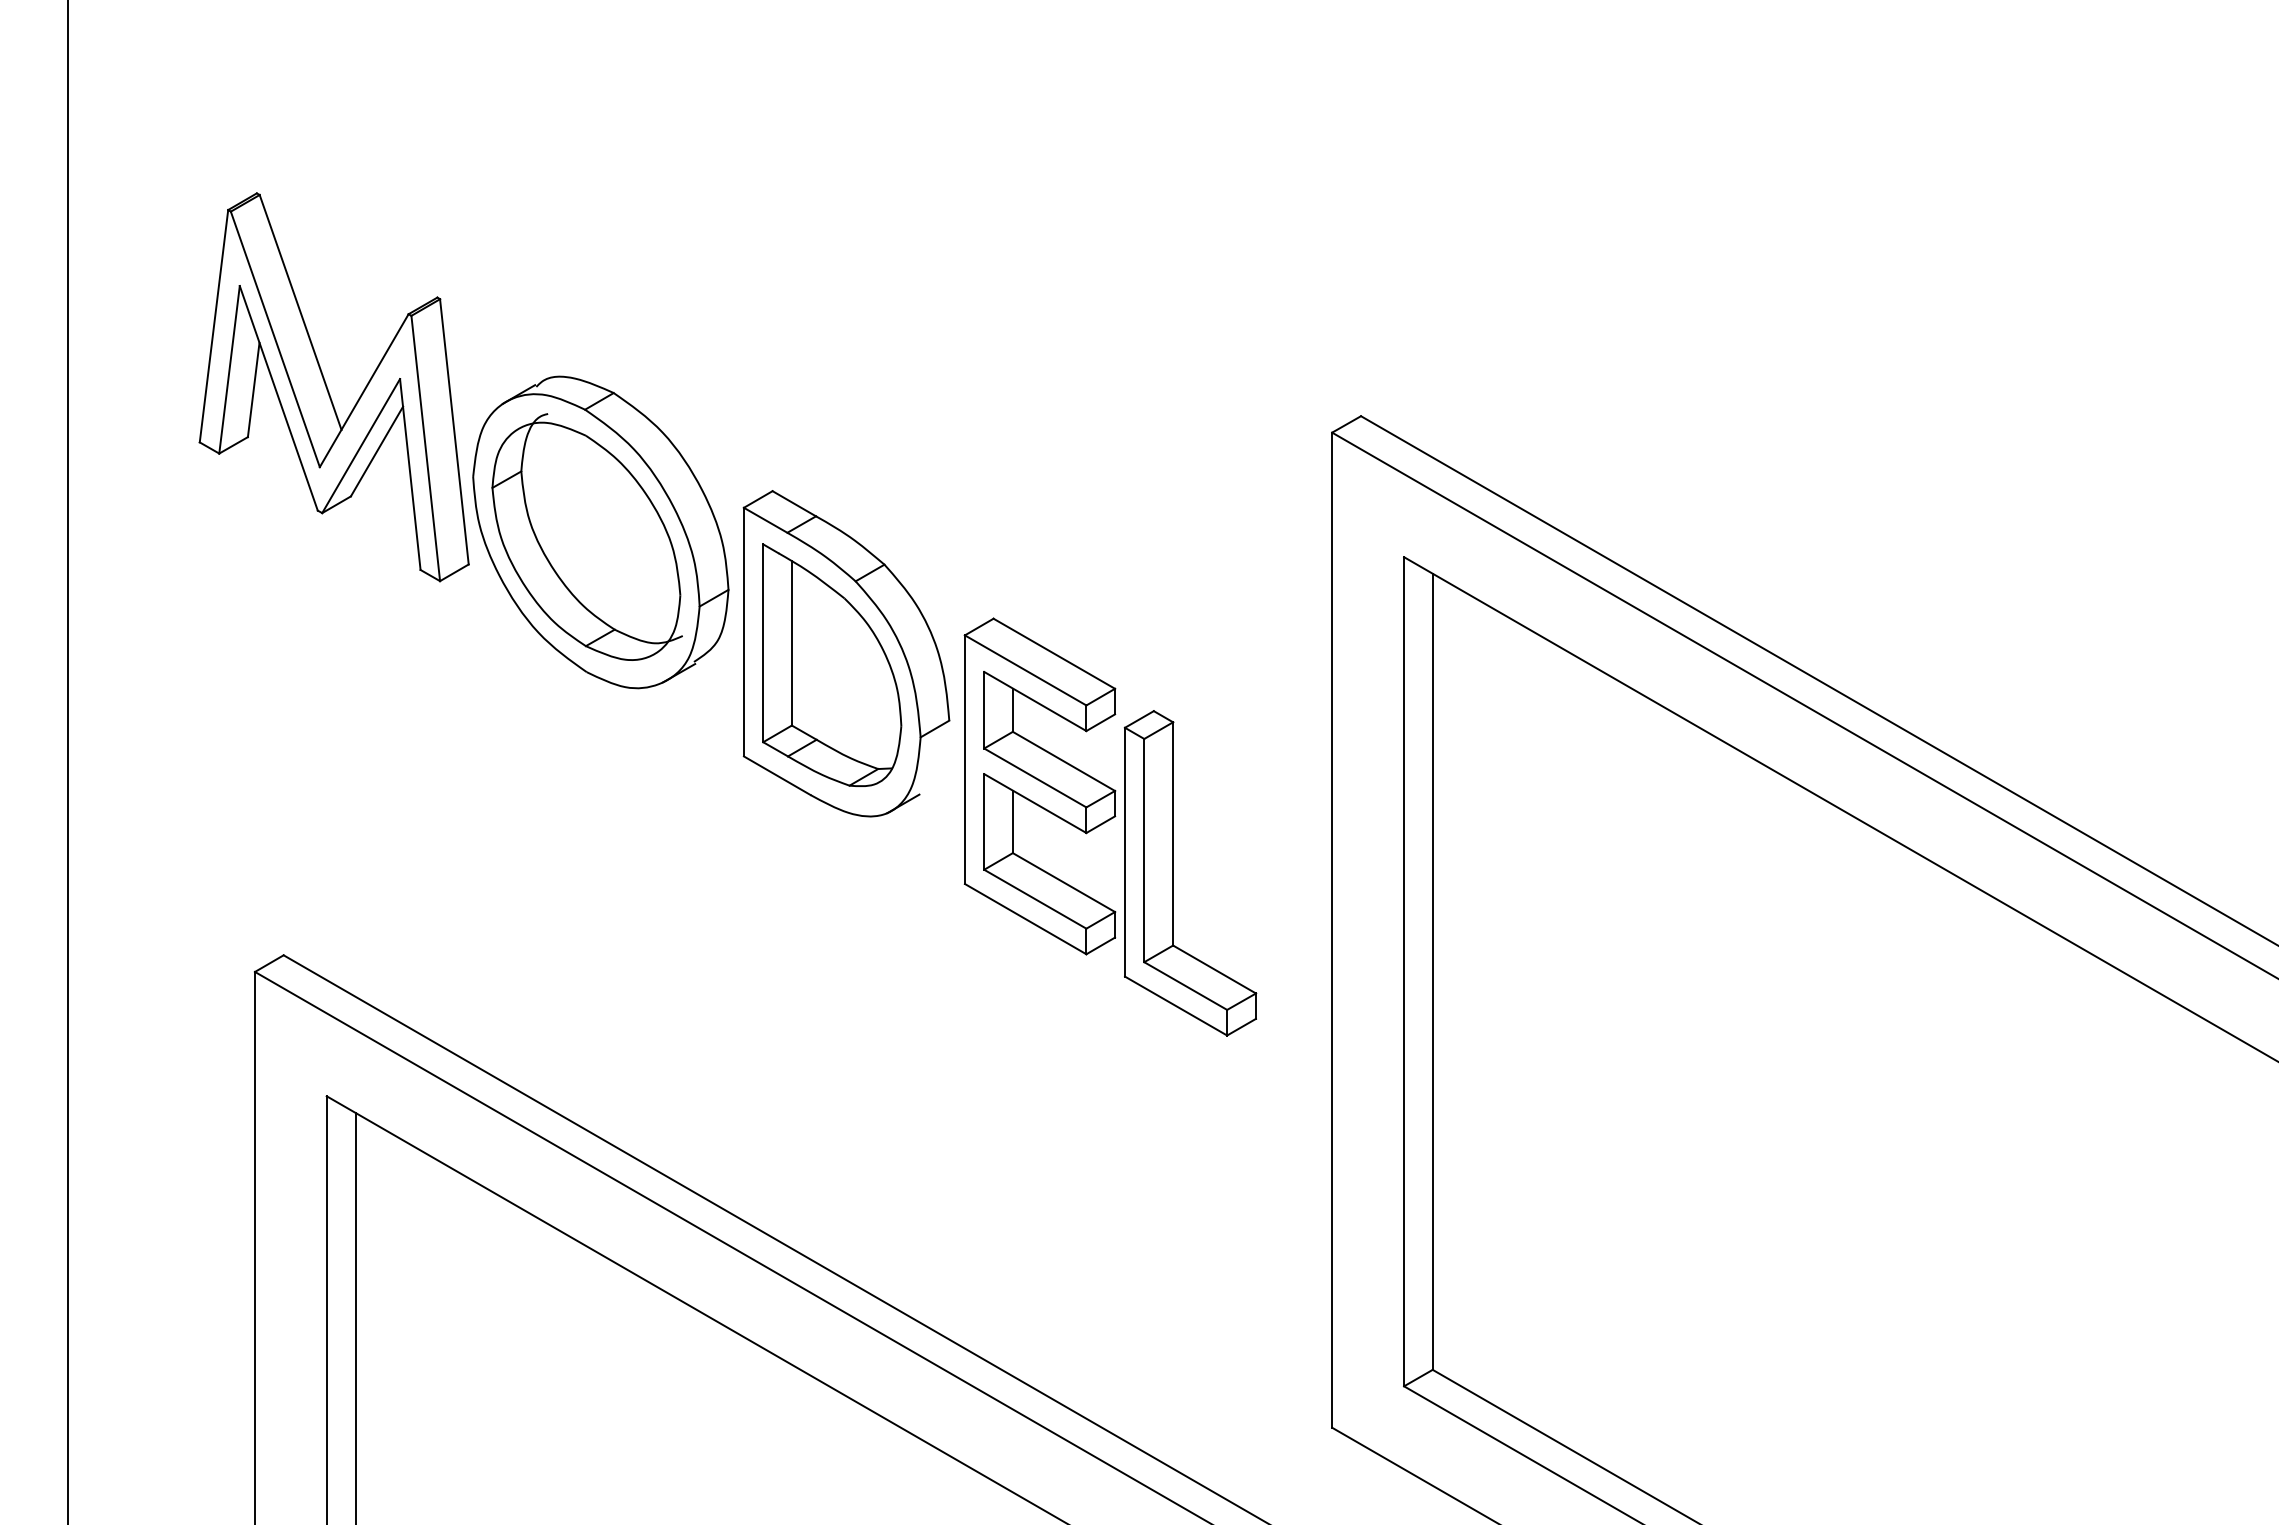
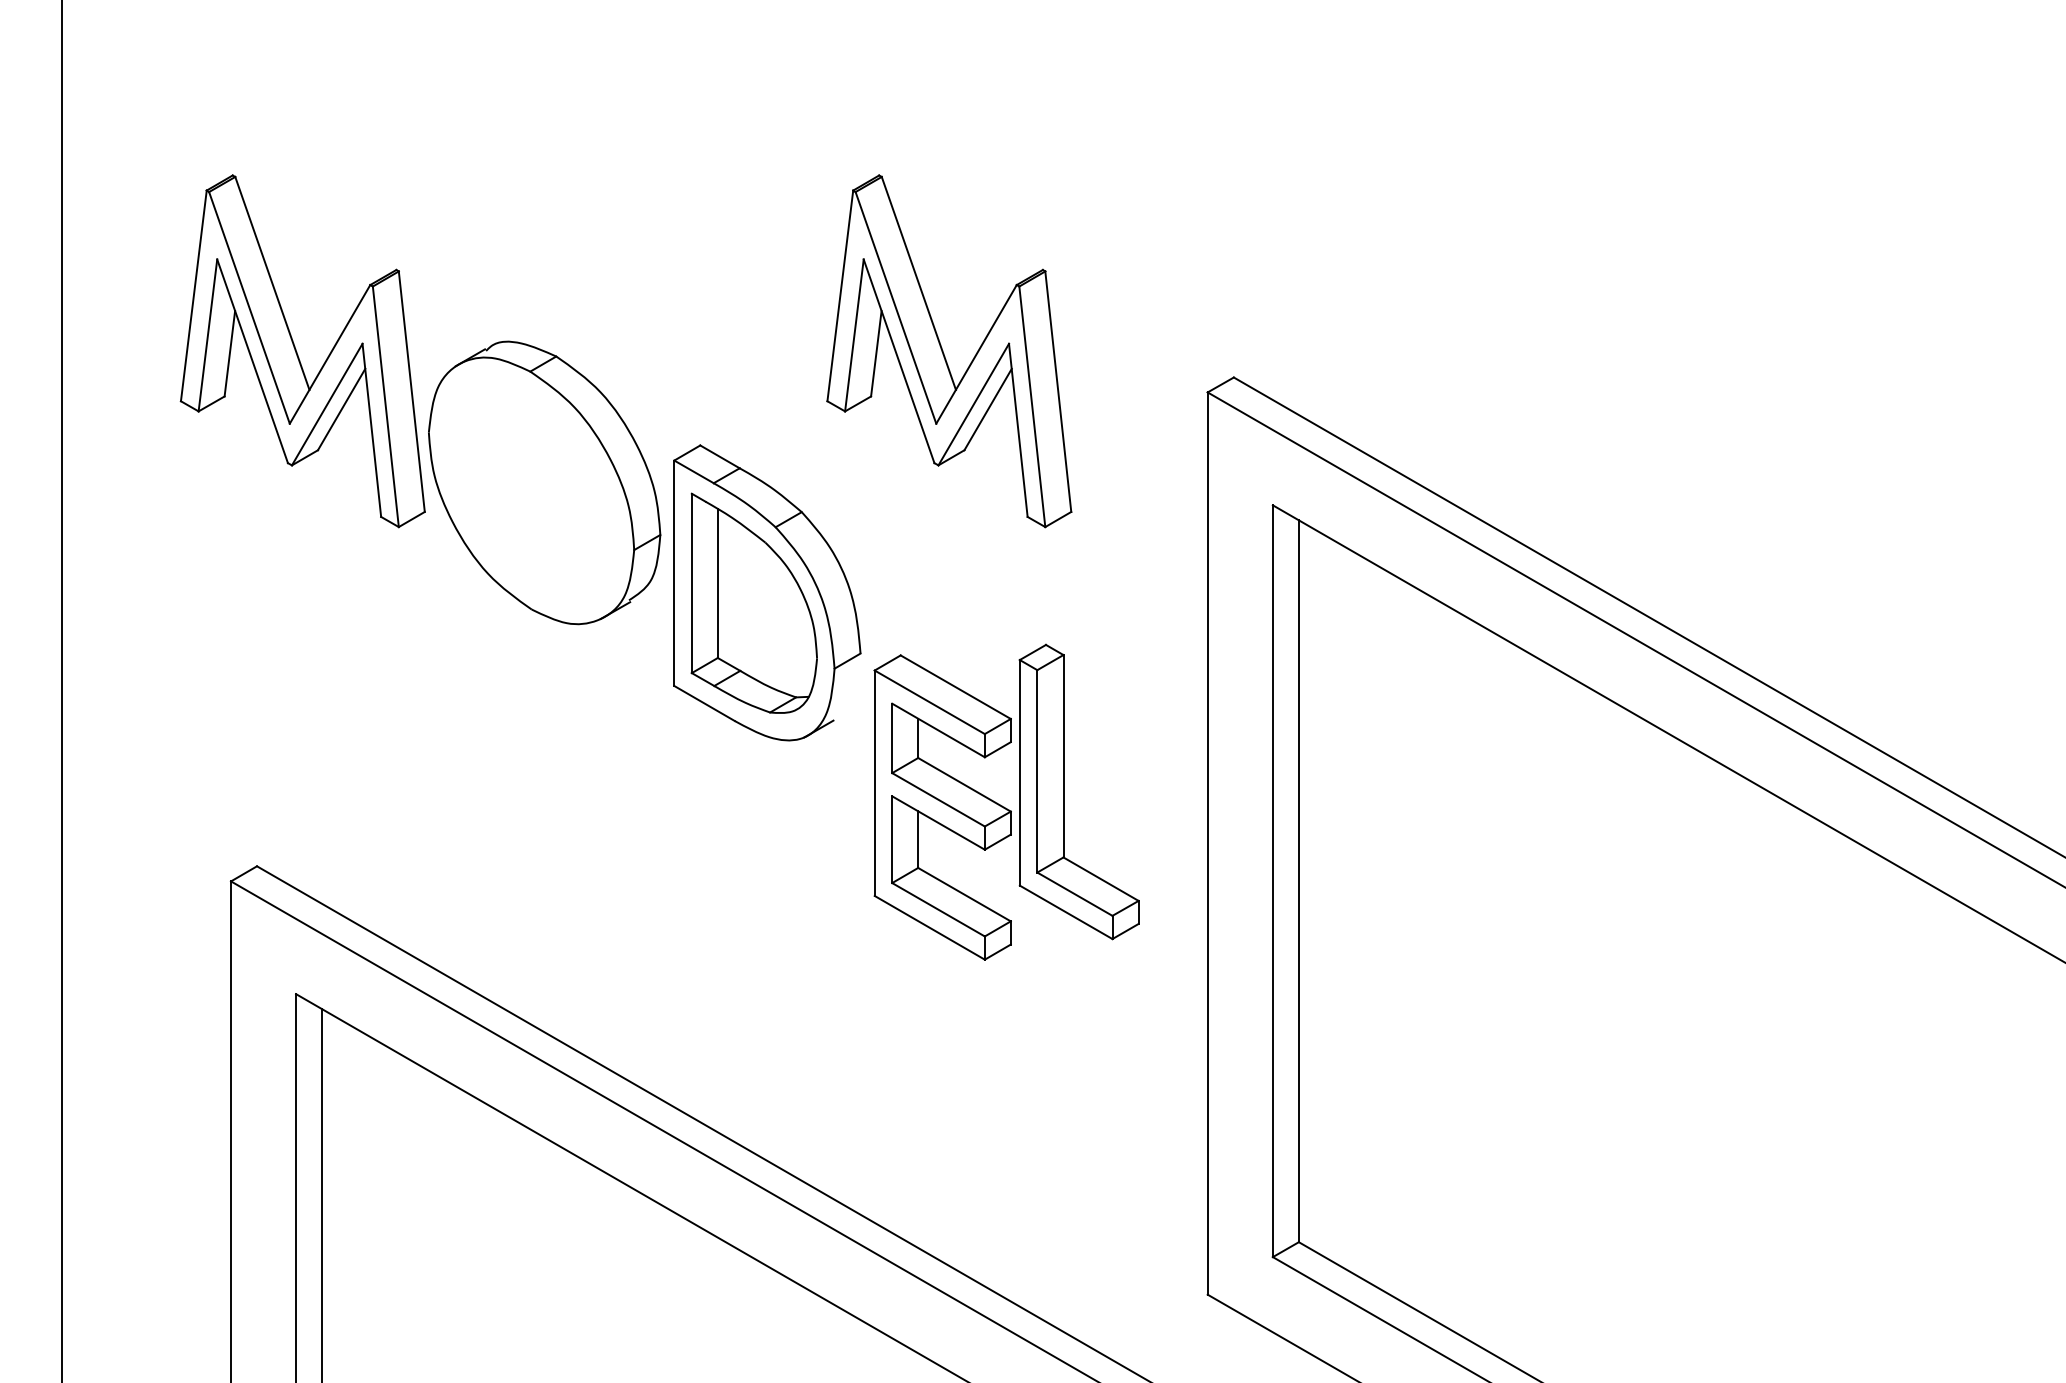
part: (1046, 387) -> (948, 351), added
part: (586, 536) -> (531, 486), removed
part: (1039, 786) -> (942, 807), moved

